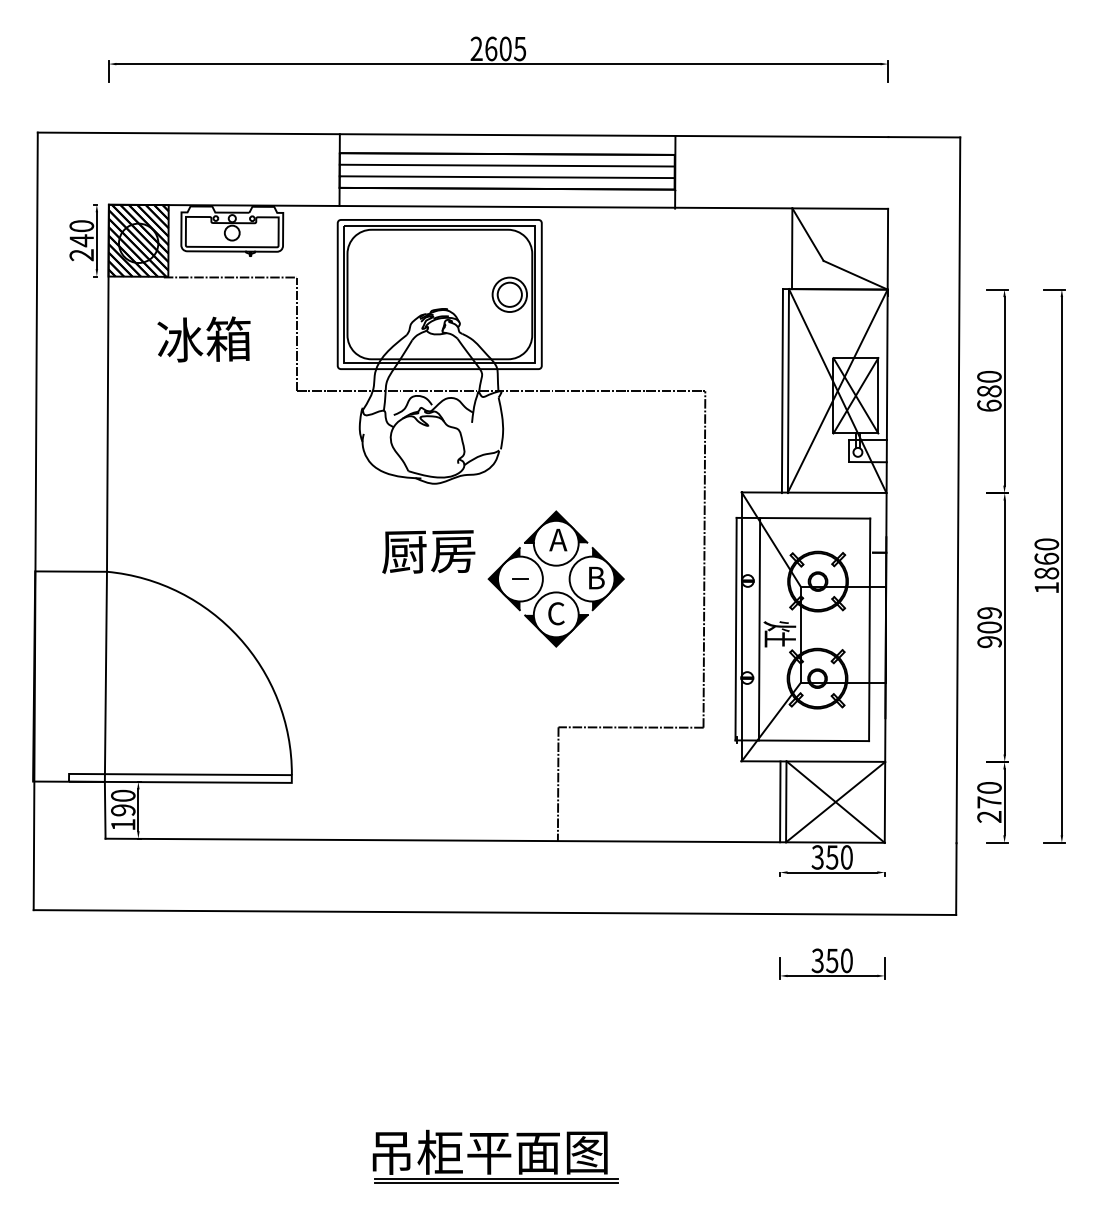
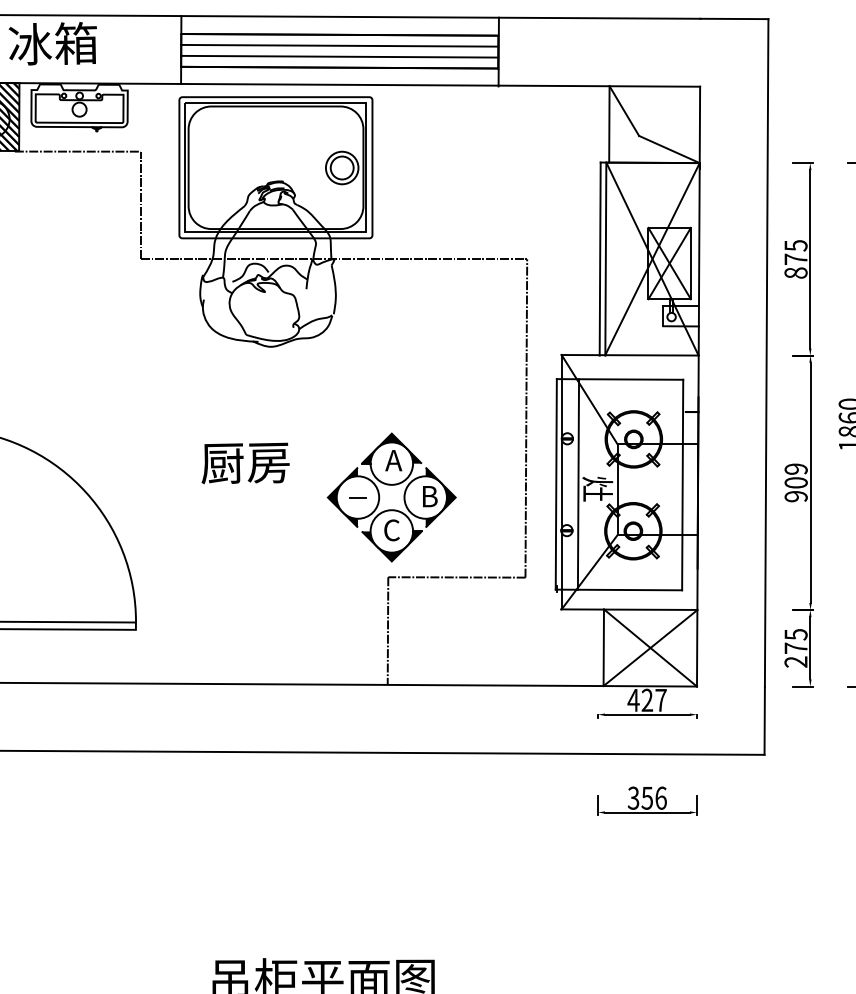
text: (203, 339) -> (52, 43), moved
text: (989, 390) -> (796, 258), 680 -> 875
text: (428, 551) -> (245, 462), moved
part: (555, 566) -> (391, 485), moved
text: (989, 788) -> (796, 635), 270 -> 275
line: (780, 801) -> (598, 647), removed
text: (831, 857) -> (646, 700), 350 -> 427
text: (846, 960) -> (660, 797), 350 -> 356

